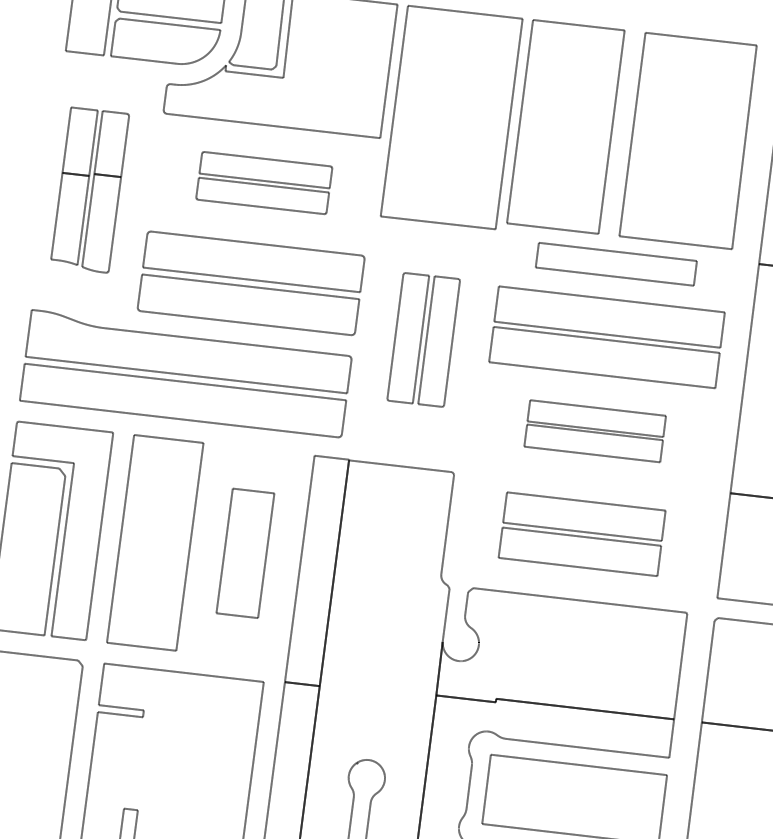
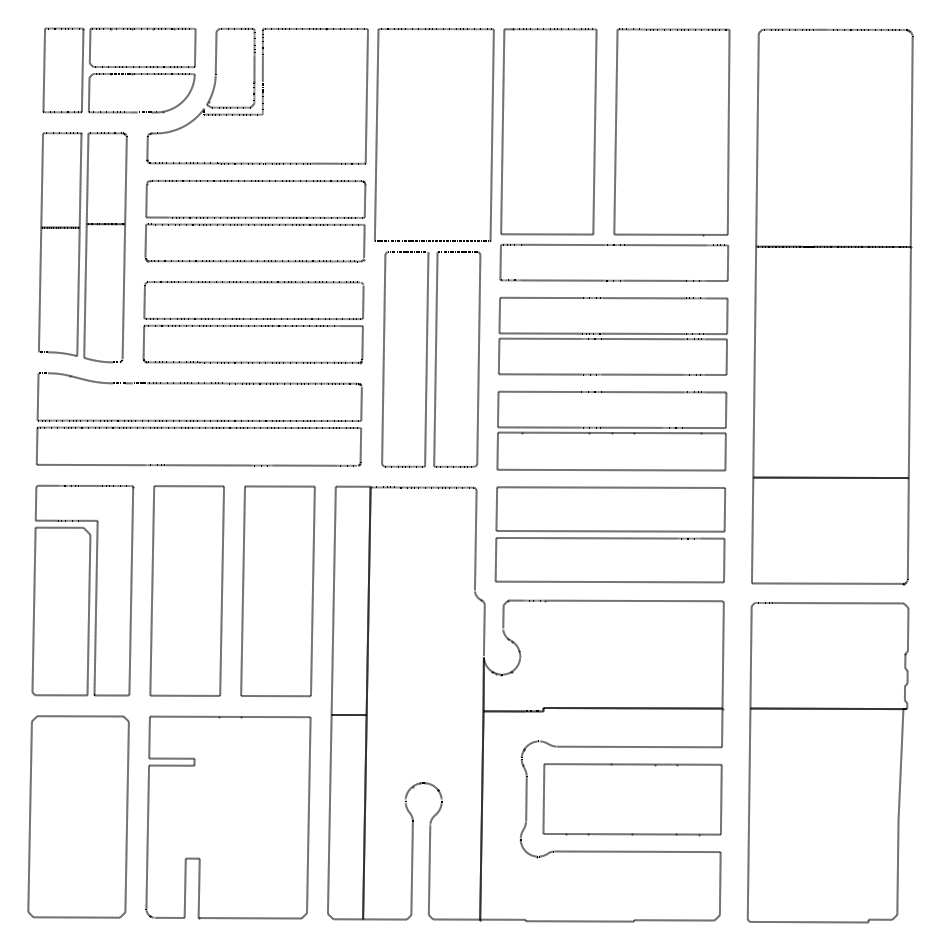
part: (264, 183) -> (255, 221), size x1.67
part: (89, 189) -> (82, 247), size x1.43
part: (616, 264) -> (614, 262), size x1.43
part: (423, 340) -> (431, 359), size x1.67
part: (594, 430) -> (611, 430), size x1.67
part: (582, 533) -> (610, 534), size x1.43
part: (244, 553) -> (277, 591), size x1.67

